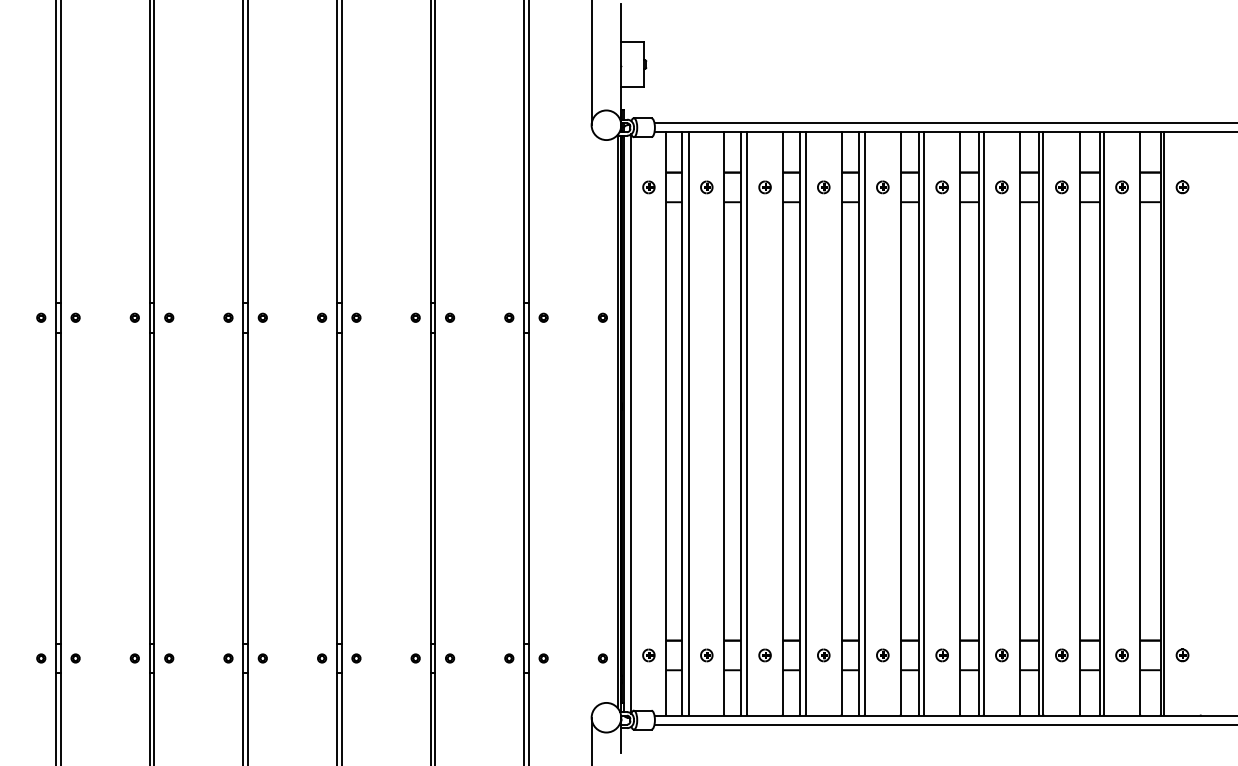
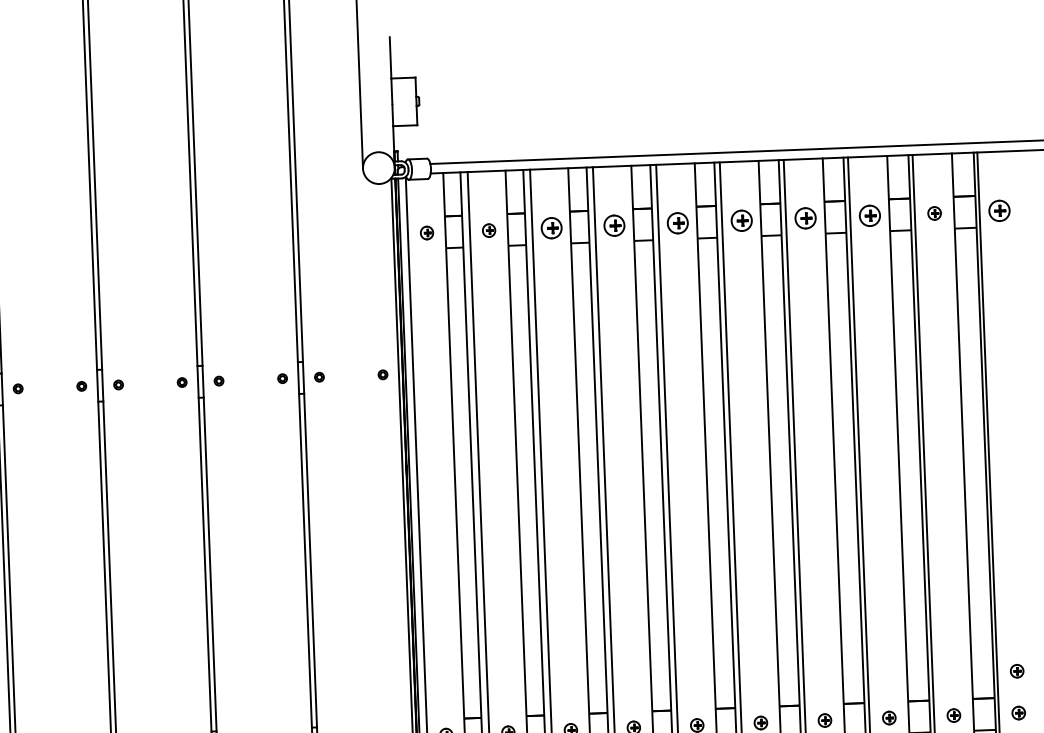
part: (764, 187) -> (551, 228), size x1.6
part: (823, 187) -> (614, 225), size x1.6
part: (882, 187) -> (677, 223), size x1.6
part: (941, 187) -> (740, 221), size x1.6
part: (1001, 187) -> (805, 218), size x1.6
part: (1061, 187) -> (869, 216), size x1.6
part: (1182, 187) -> (999, 211), size x1.6
part: (1182, 616) -> (1017, 671), added

